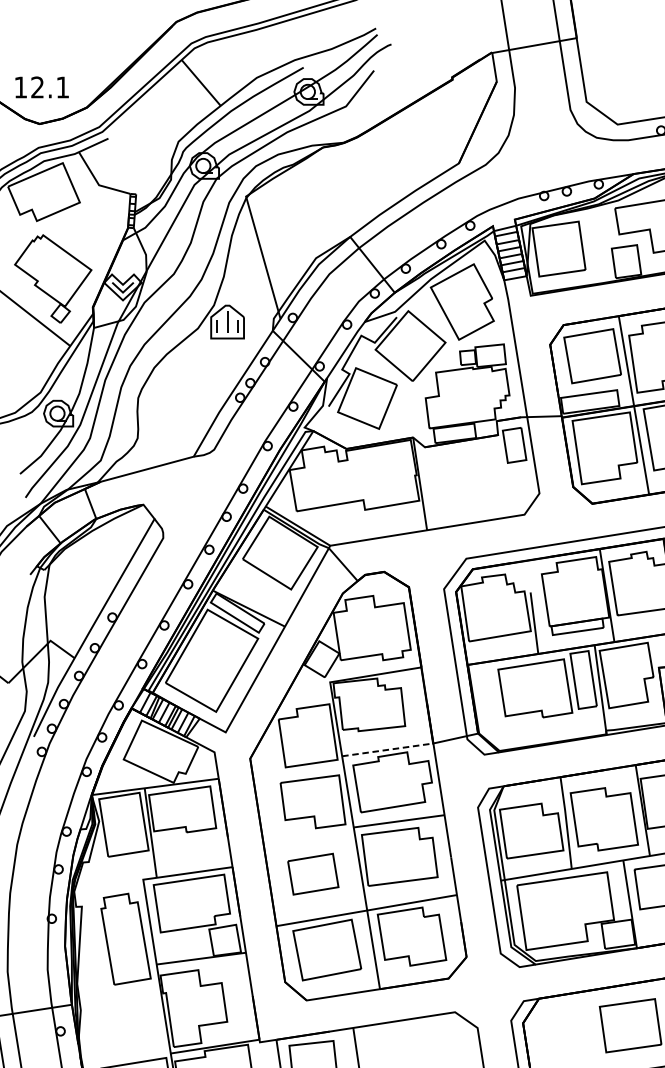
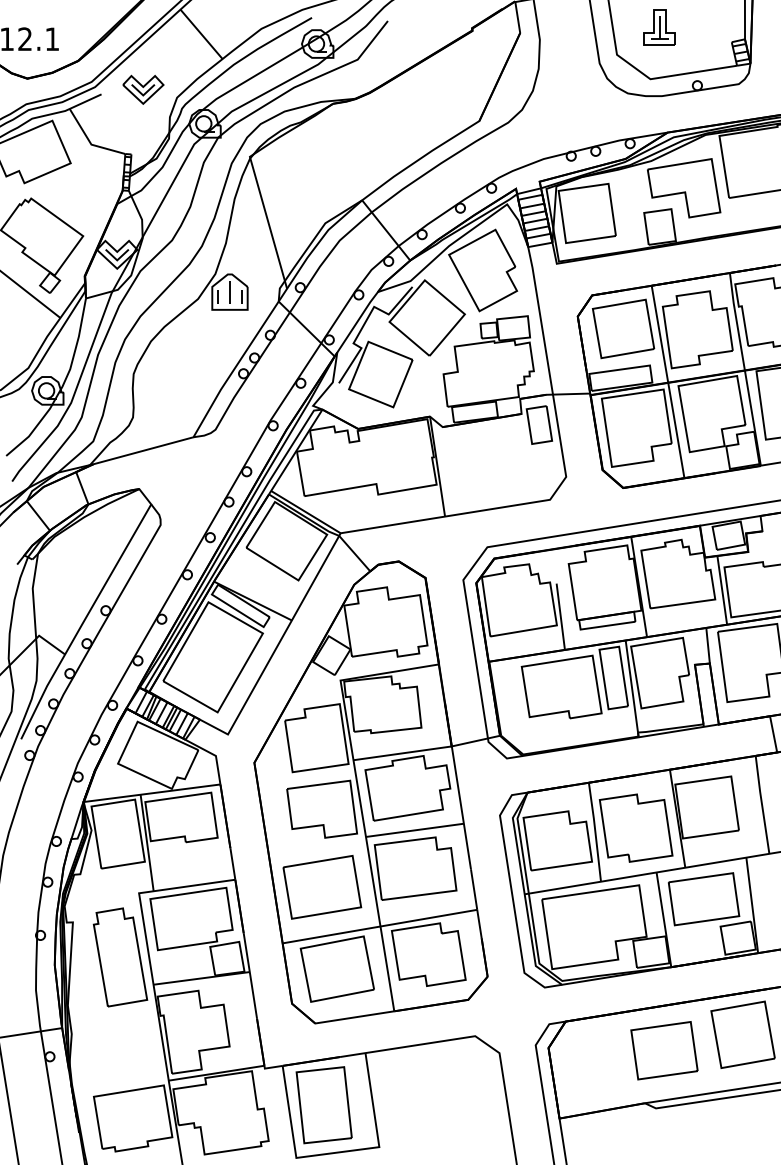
part: (626, 76) -> (659, 27), added
part: (147, 134) -> (143, 89), added
line: (387, 750) -> (402, 753), dashed -> solid
part: (313, 874) -> (322, 887), size x1.43

